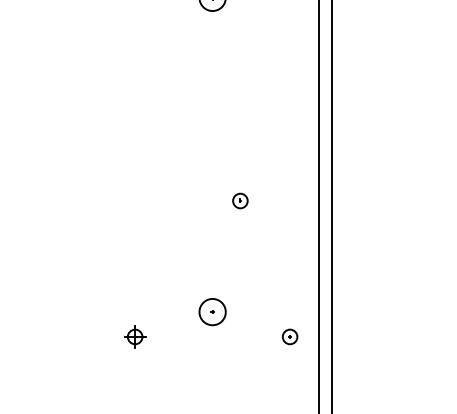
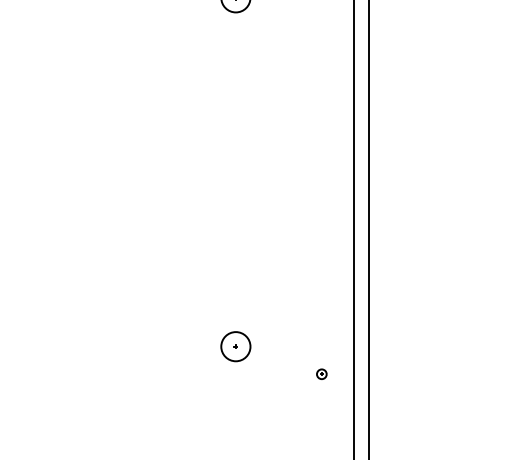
part: (240, 200) -> (266, 222), removed
part: (135, 336) -> (150, 373), removed
part: (289, 336) -> (321, 373), size x0.6

